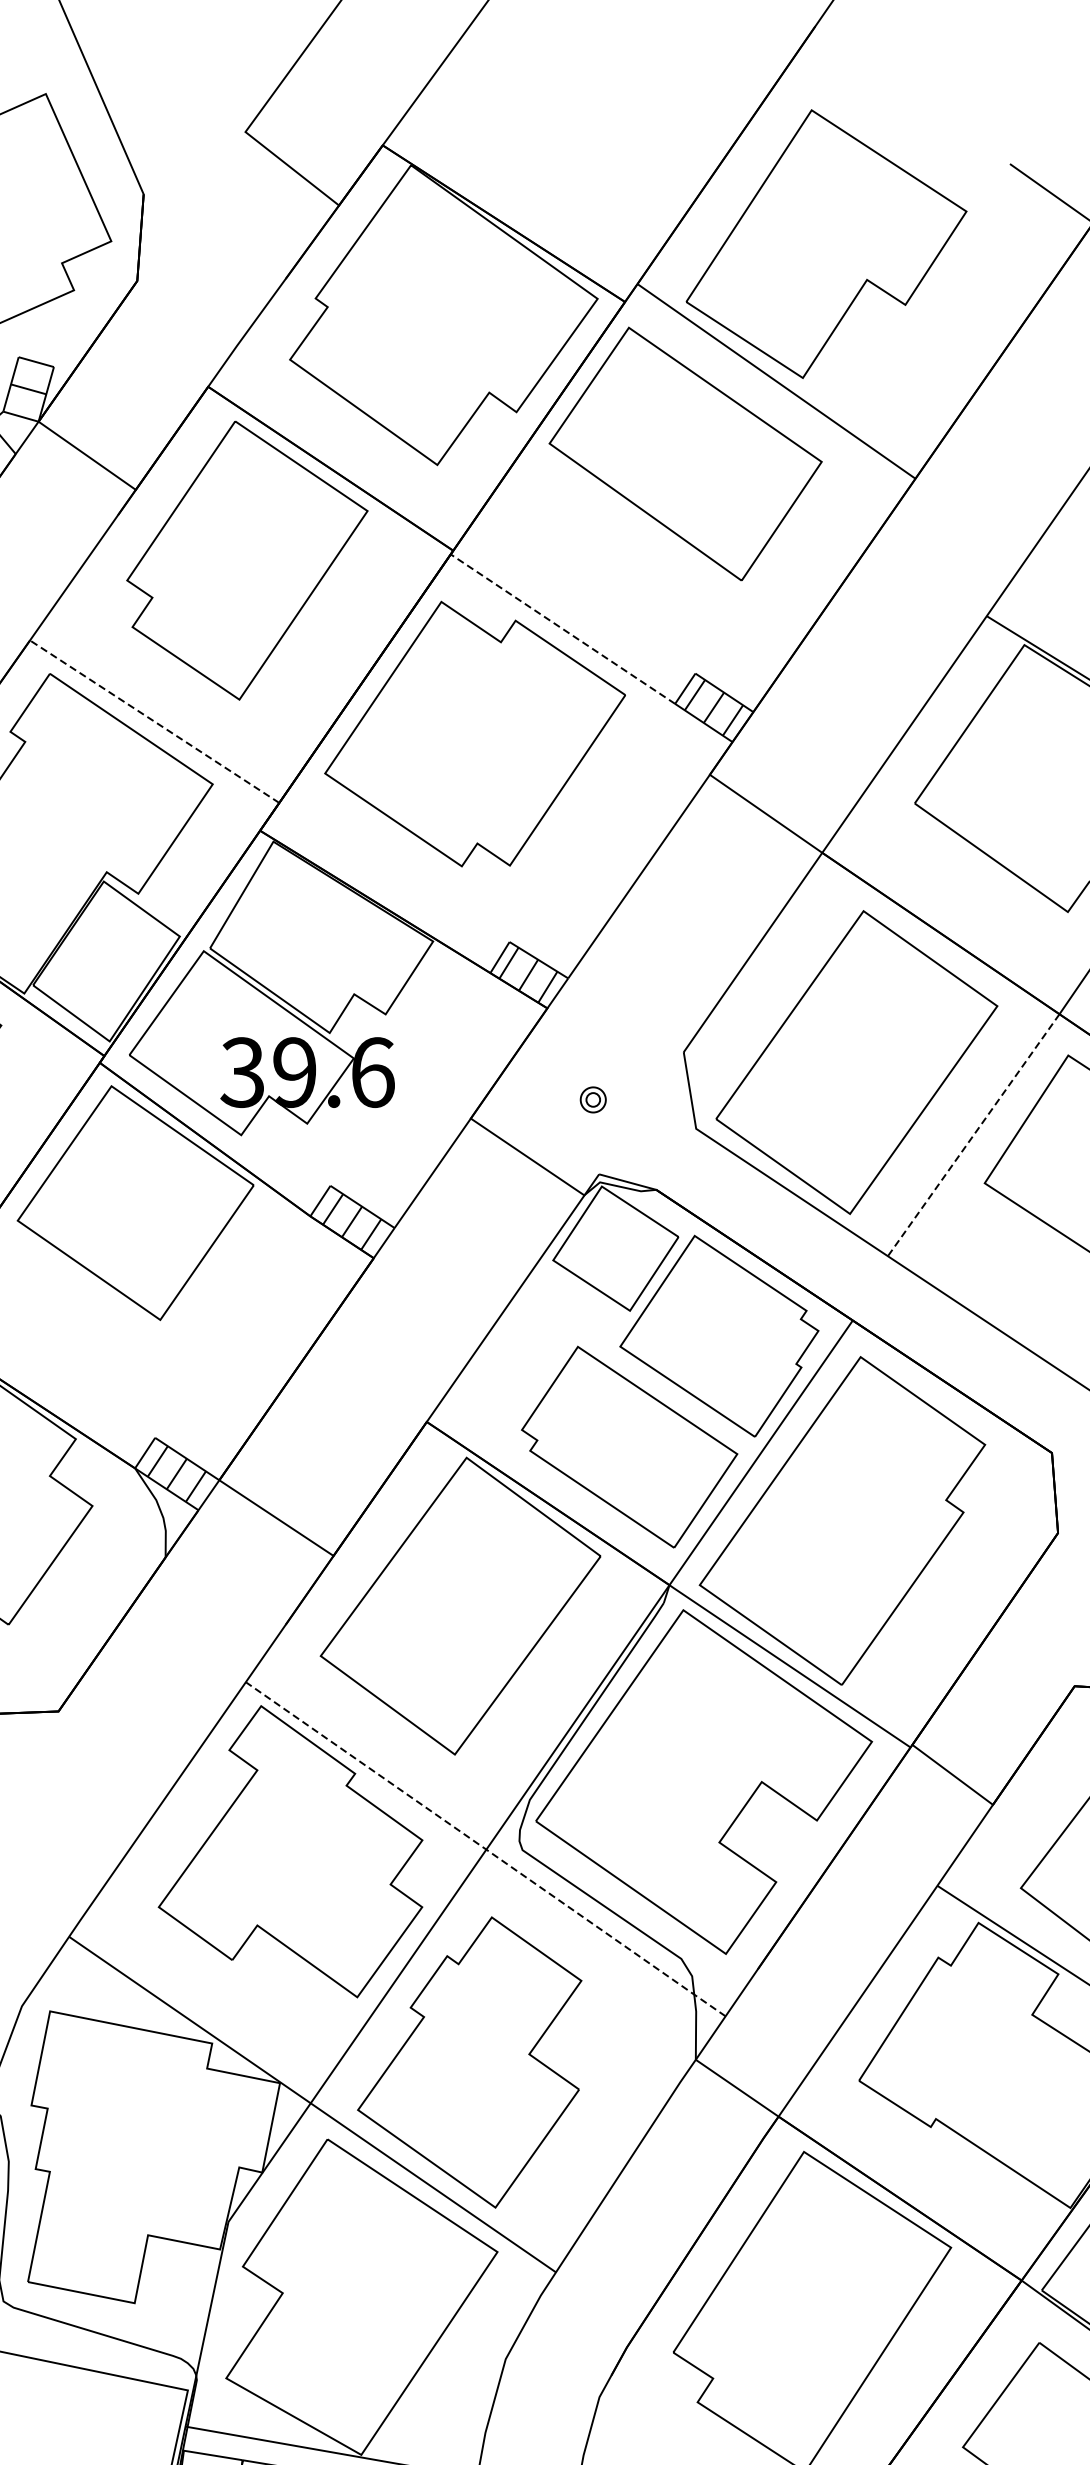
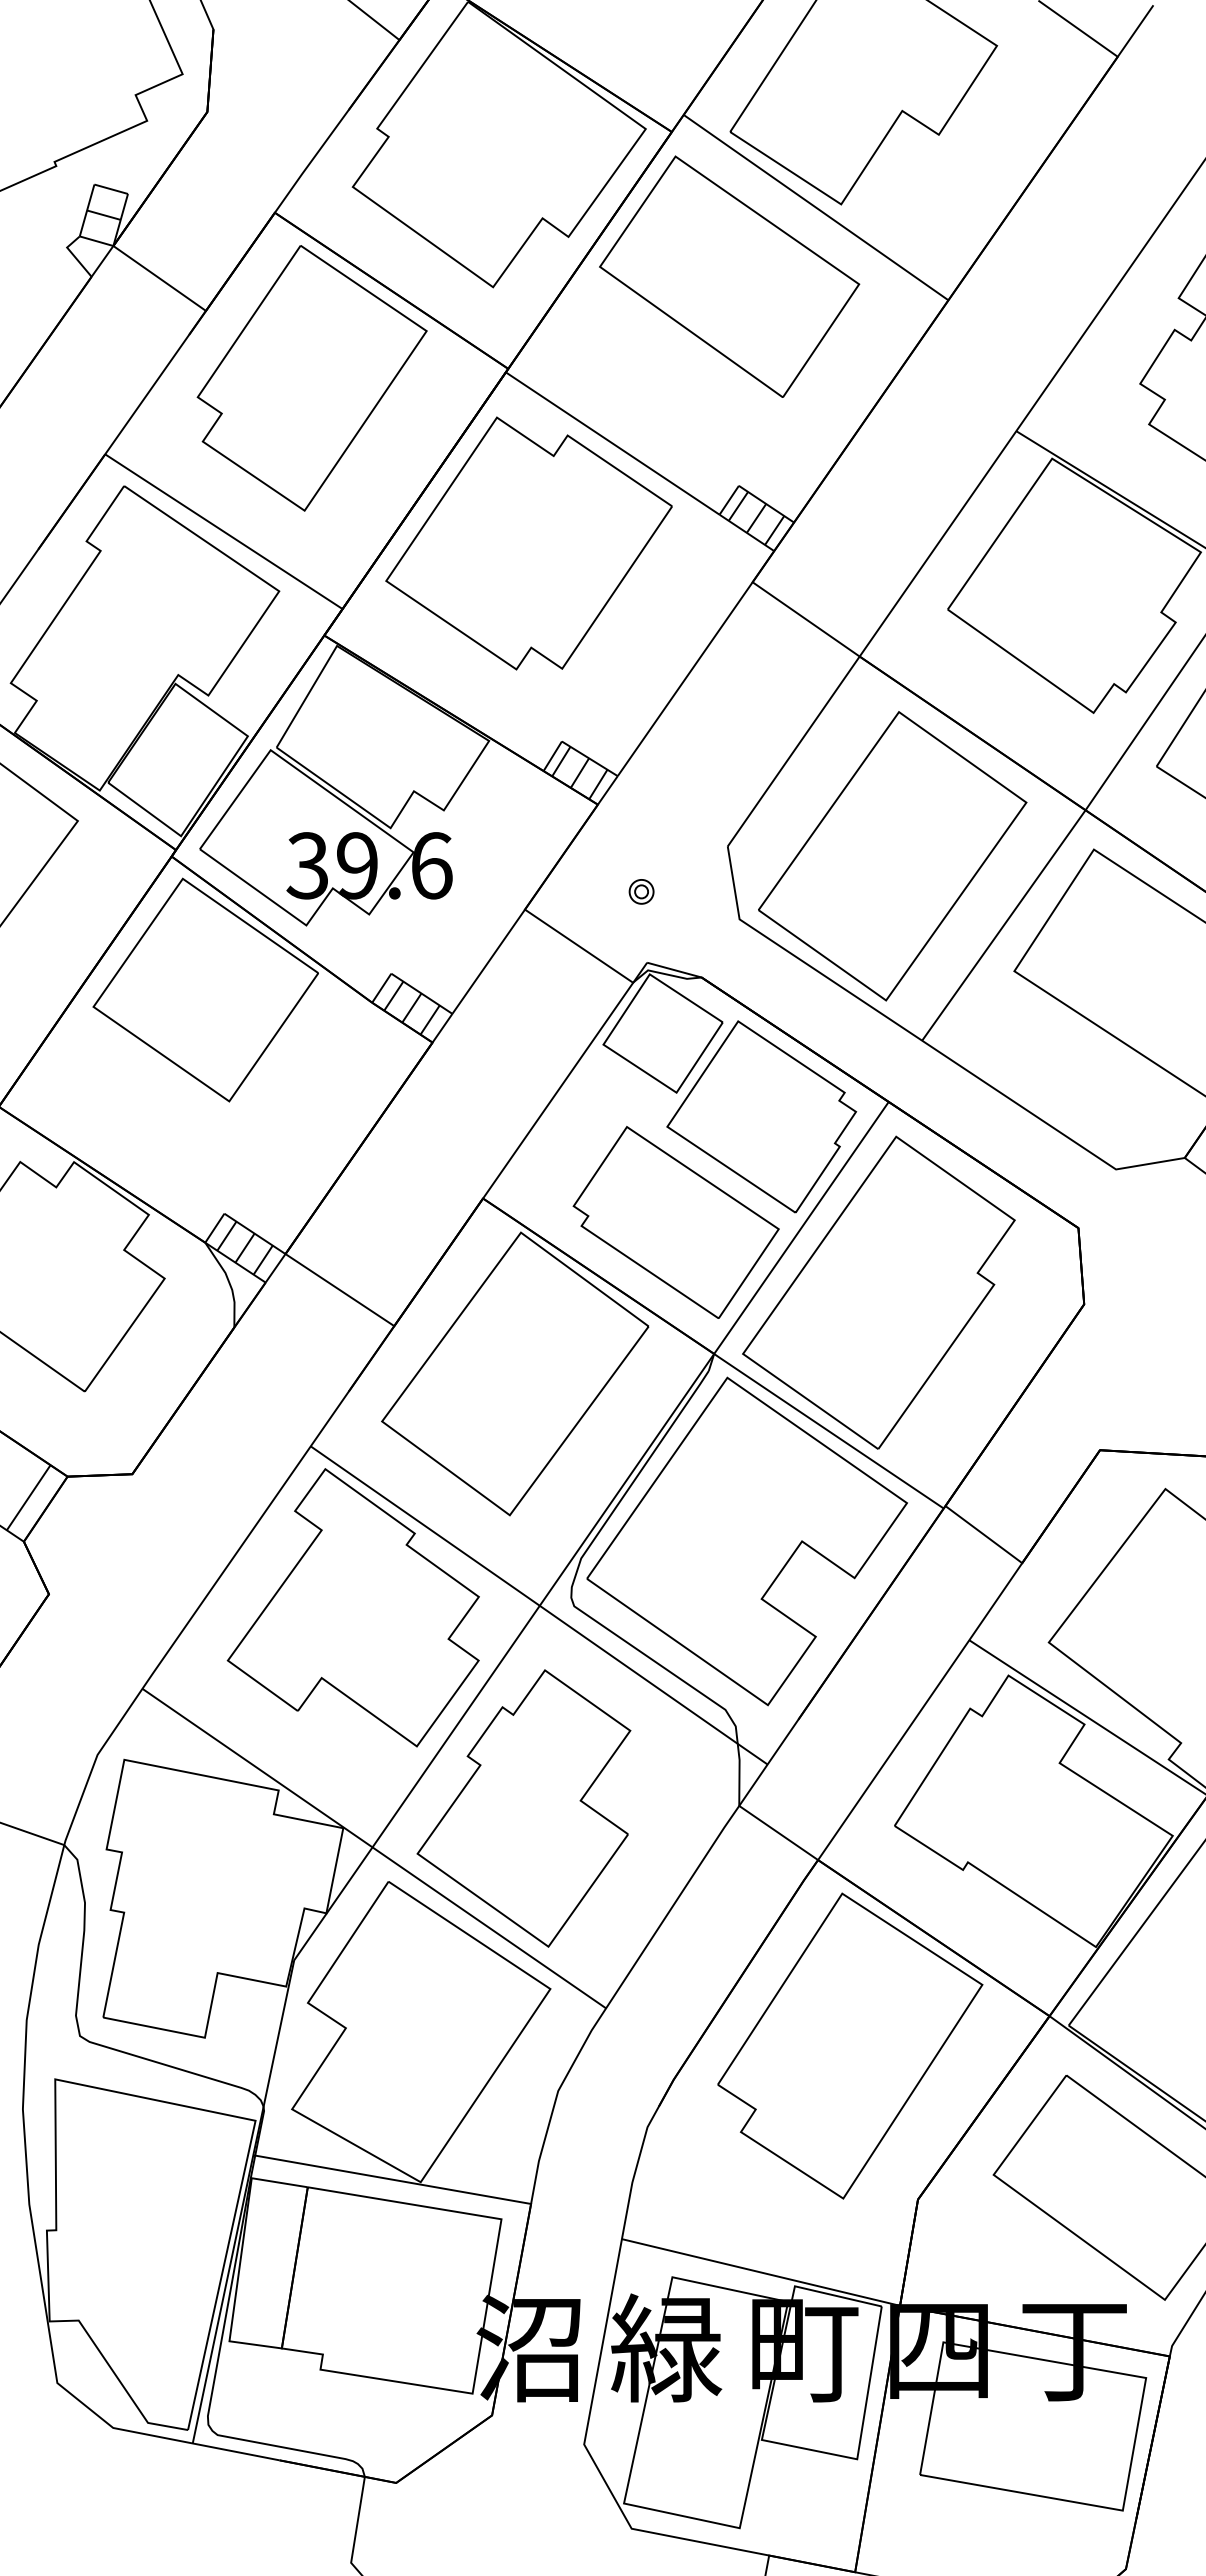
line: (562, 629) -> (612, 443), dashed -> solid
line: (154, 721) -> (223, 531), dashed -> solid
line: (973, 1135) -> (1003, 925), dashed -> solid
line: (486, 1849) -> (539, 1605), dashed -> solid

